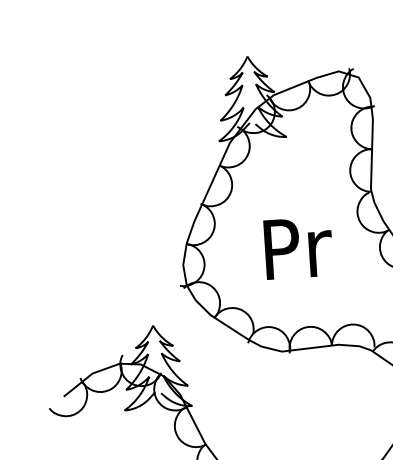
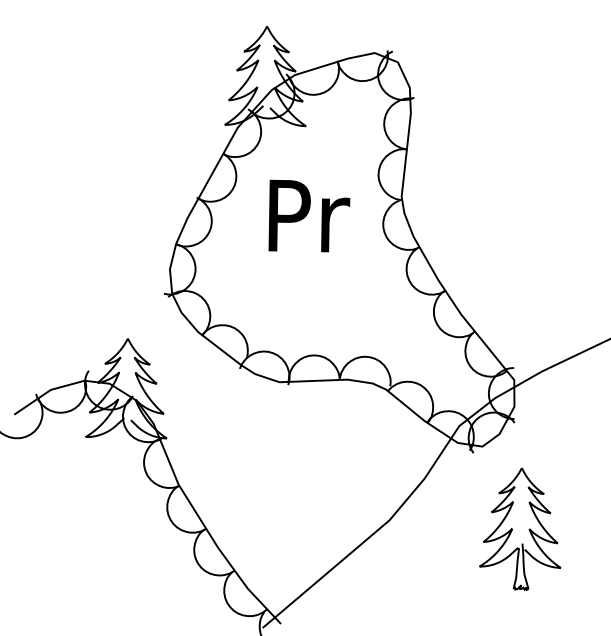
text: (298, 247) -> (309, 215), moved

